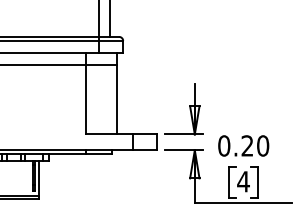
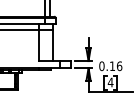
text: (254, 144) -> (115, 65), 0.20 -> 0.16

